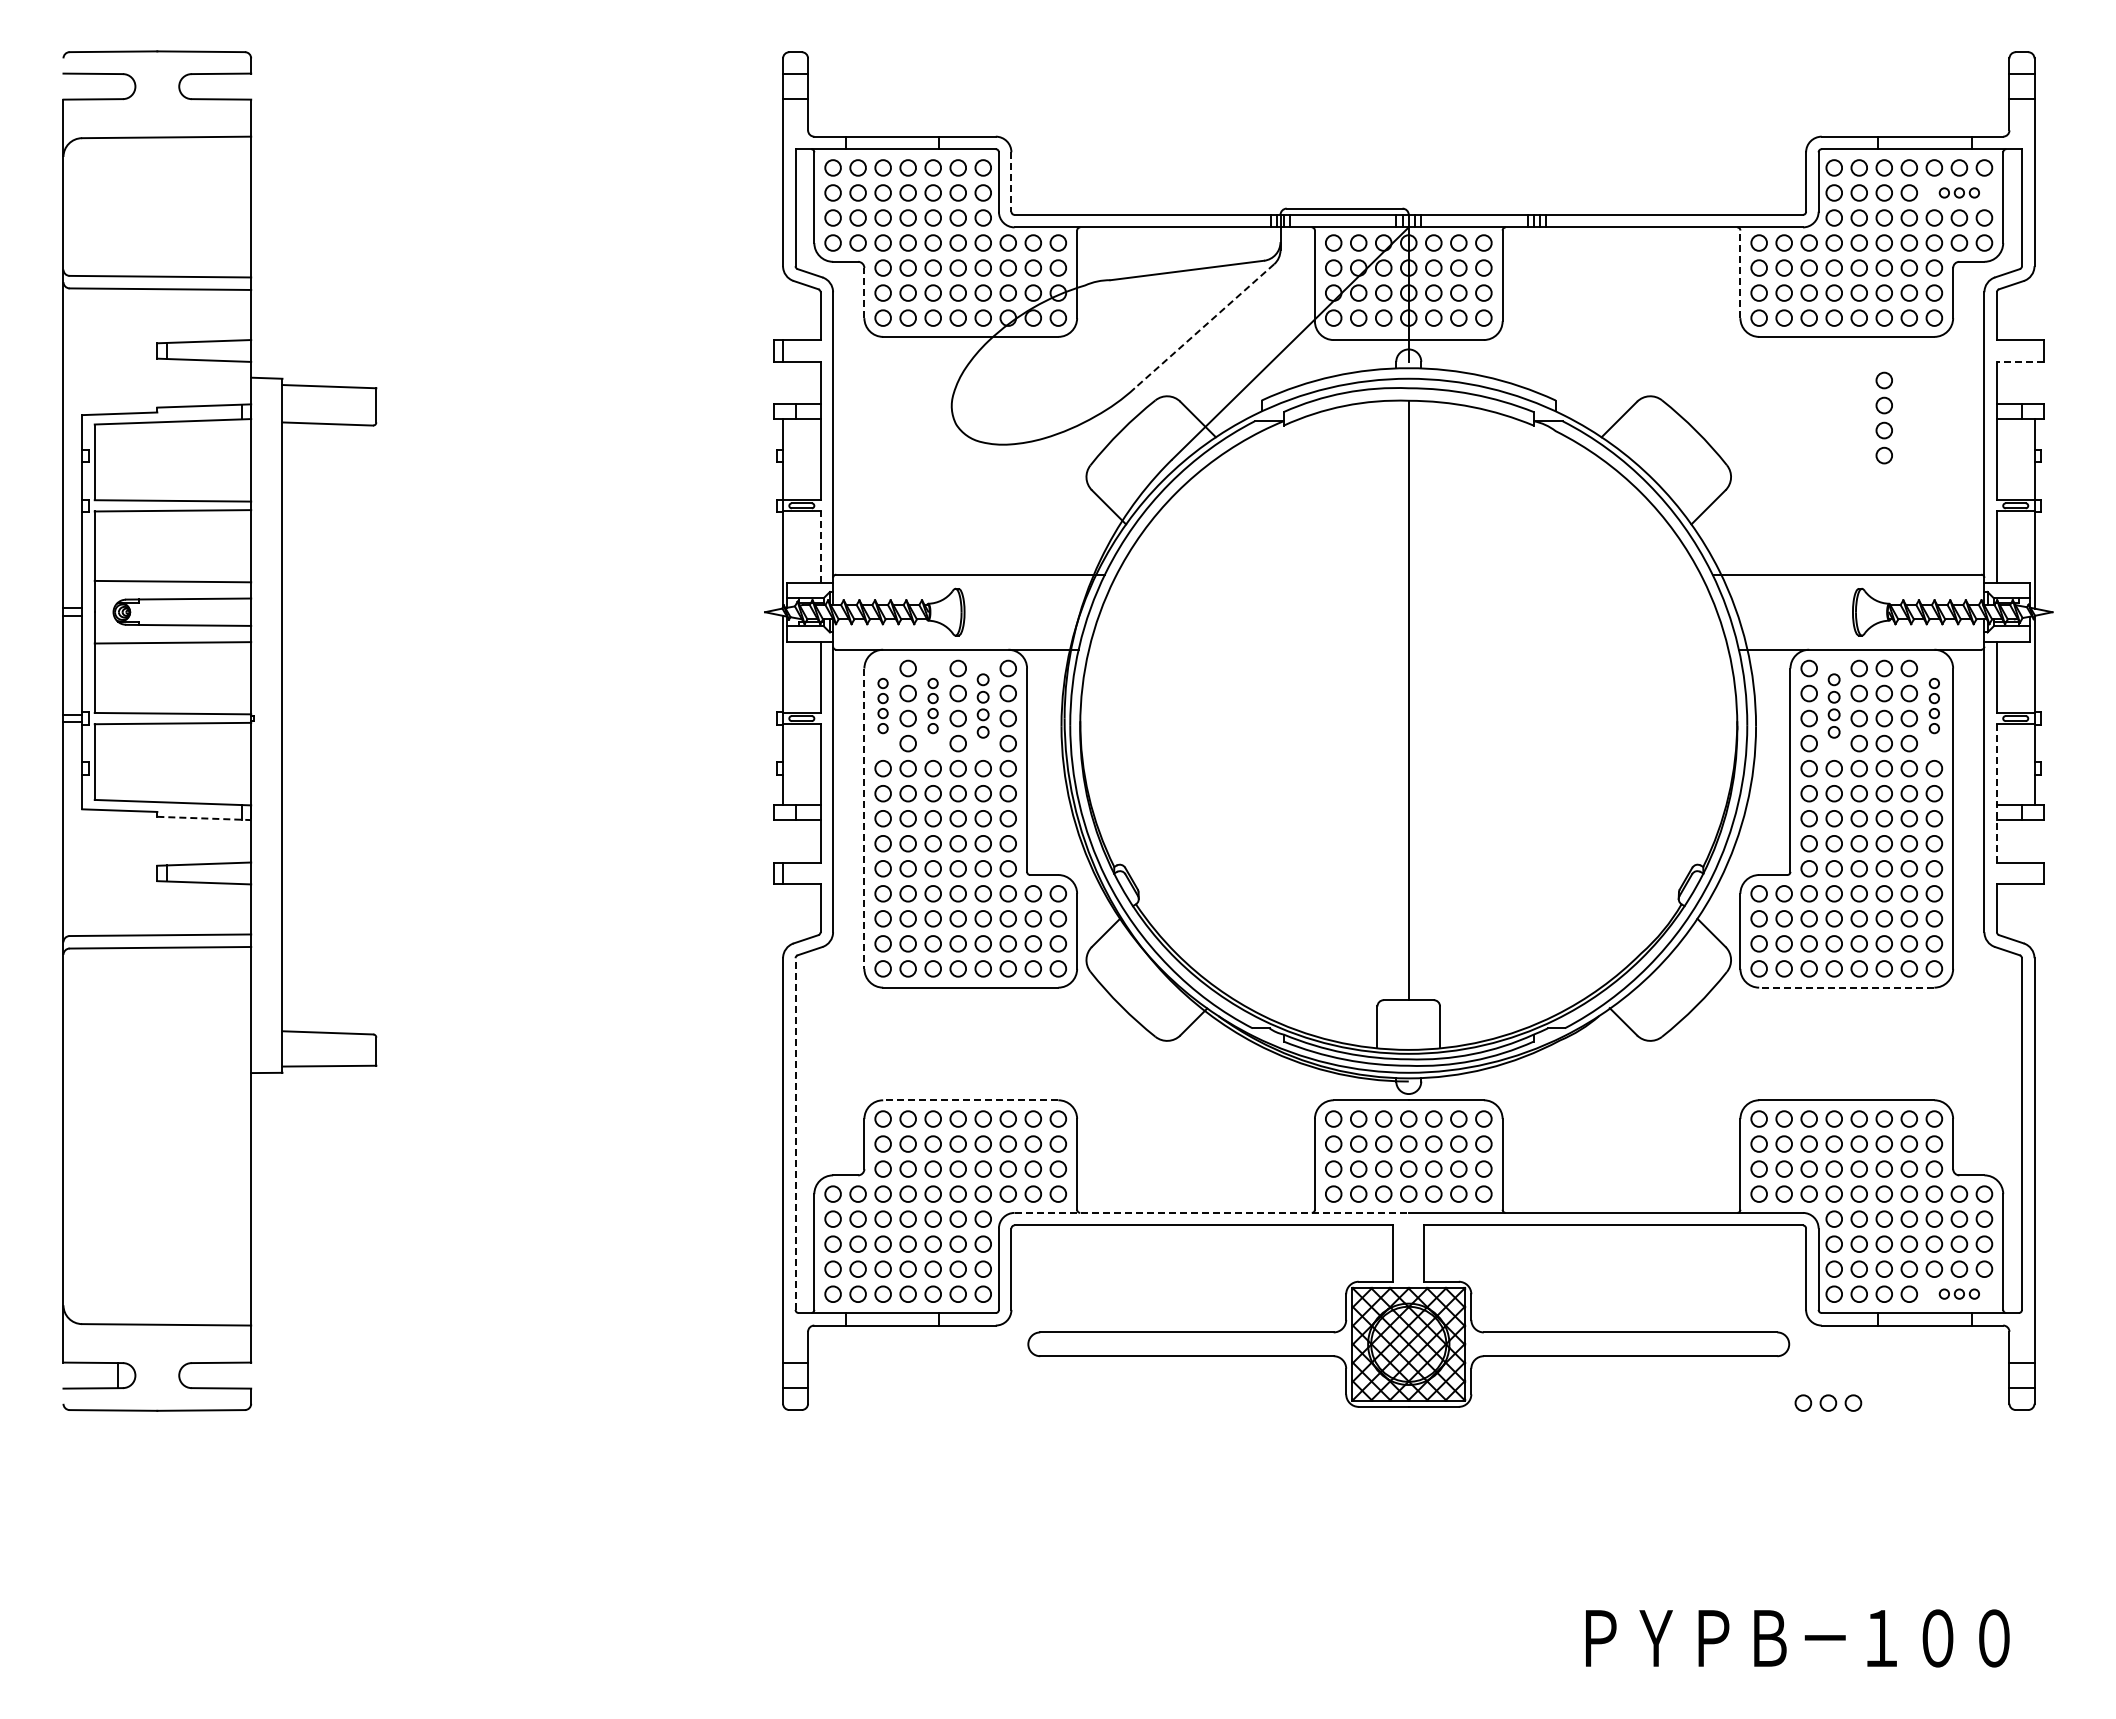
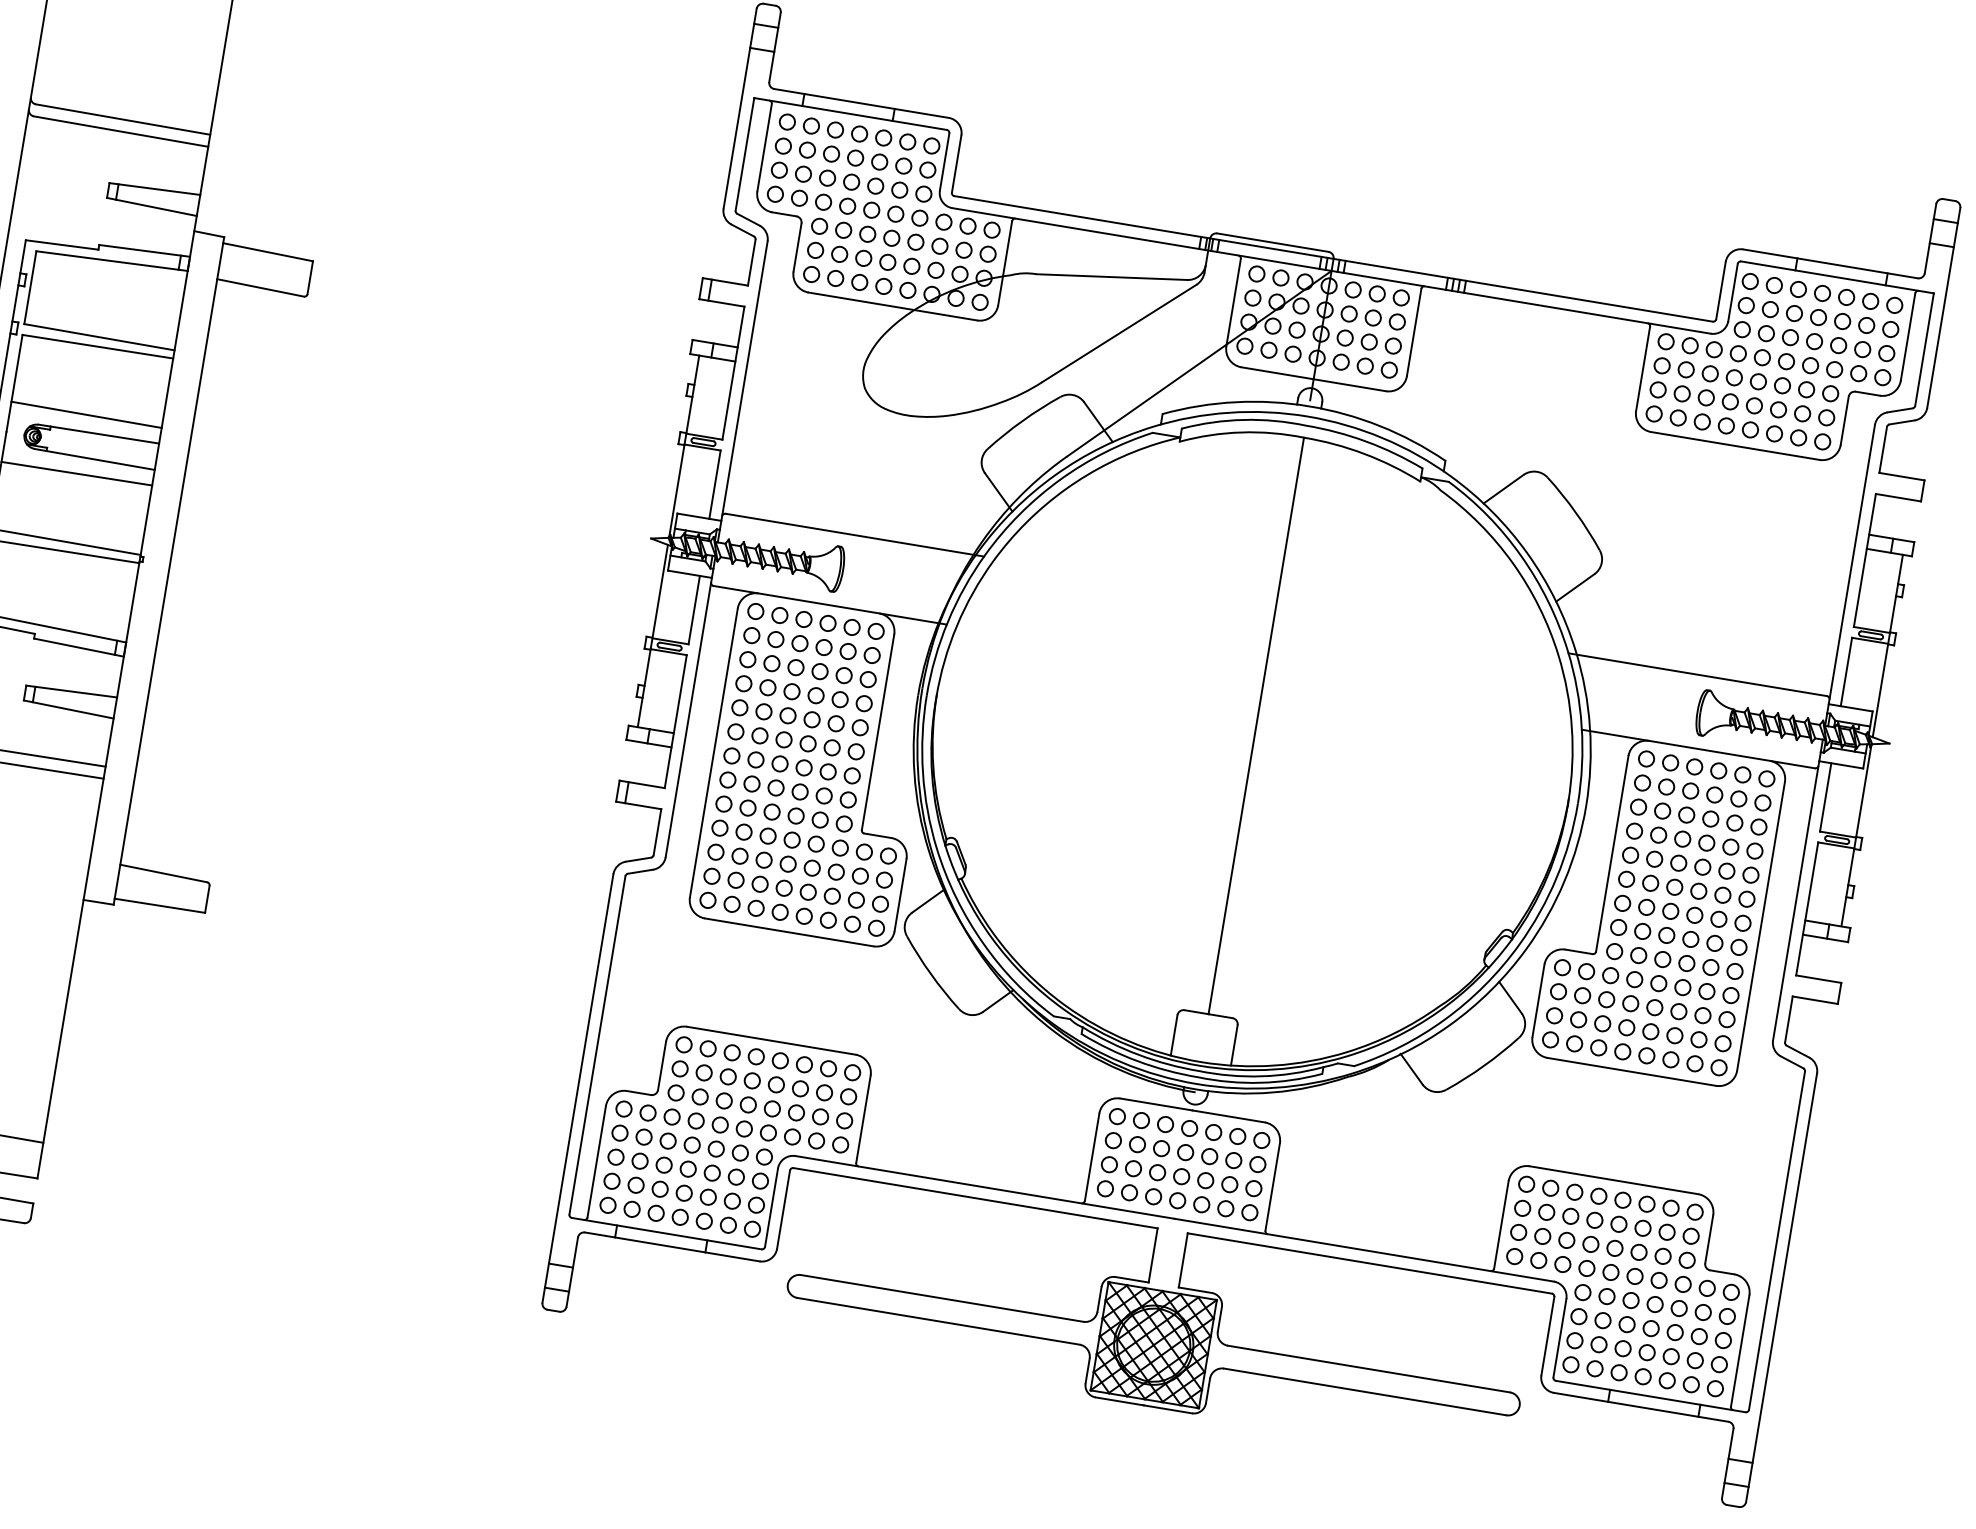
line: (1011, 182) -> (956, 164), dashed -> solid
part: (1959, 192) -> (1866, 325), size x1.67
line: (1740, 274) -> (1643, 369), dashed -> solid
line: (864, 292) -> (797, 246), dashed -> solid
line: (1204, 326) -> (1119, 333), dashed -> solid
line: (2019, 361) -> (1897, 497), dashed -> solid
part: (1883, 417) -> (1757, 529), removed
line: (820, 547) -> (714, 485), dashed -> solid
part: (882, 705) -> (749, 646), size x1.67
part: (932, 705) -> (797, 654), size x1.67
part: (982, 705) -> (845, 662), size x1.43
part: (1833, 705) -> (1663, 798), size x1.43
part: (1934, 705) -> (1761, 814), size x1.67
line: (1996, 793) -> (1806, 908), dashed -> solid
line: (204, 818) -> (79, 647), dashed -> solid
line: (864, 819) -> (713, 753), dashed -> solid
line: (1846, 987) -> (1631, 1071), dashed -> solid
line: (970, 1100) -> (771, 1040), dashed -> solid
line: (795, 1134) -> (597, 1045), dashed -> solid
line: (1212, 1212) -> (985, 1187), dashed -> solid
part: (1959, 1293) -> (1691, 1383), size x1.67
part: (1828, 1402) -> (1548, 1467), removed

